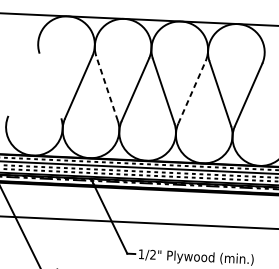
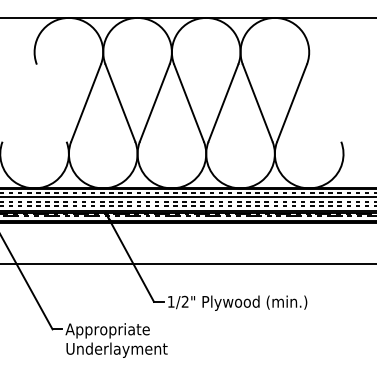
line: (107, 88) -> (120, 102), dashed -> solid
line: (192, 91) -> (223, 102), dashed -> solid

